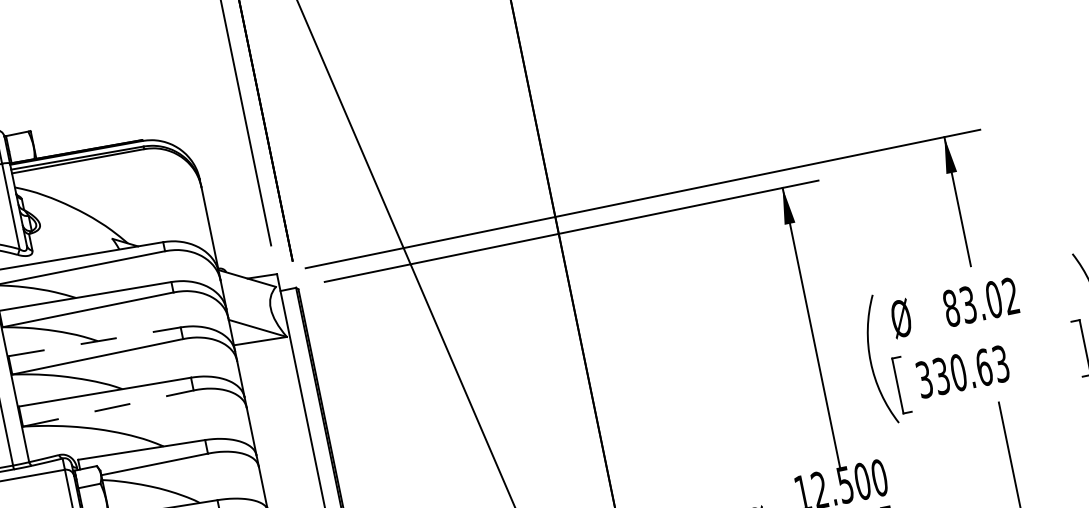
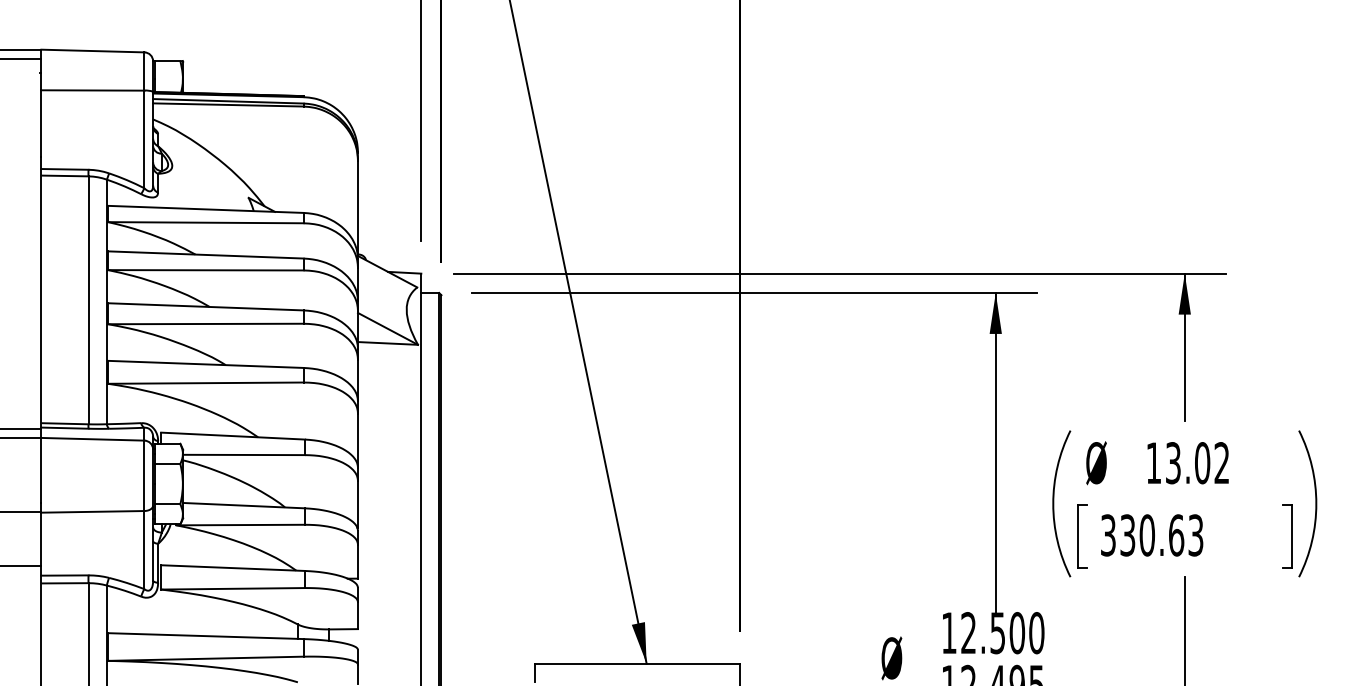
text: (951, 308) -> (1153, 463), 83.02 -> 13.02
line: (94, 341) -> (205, 306), dashed -> solid
line: (108, 408) -> (205, 383), dashed -> solid

